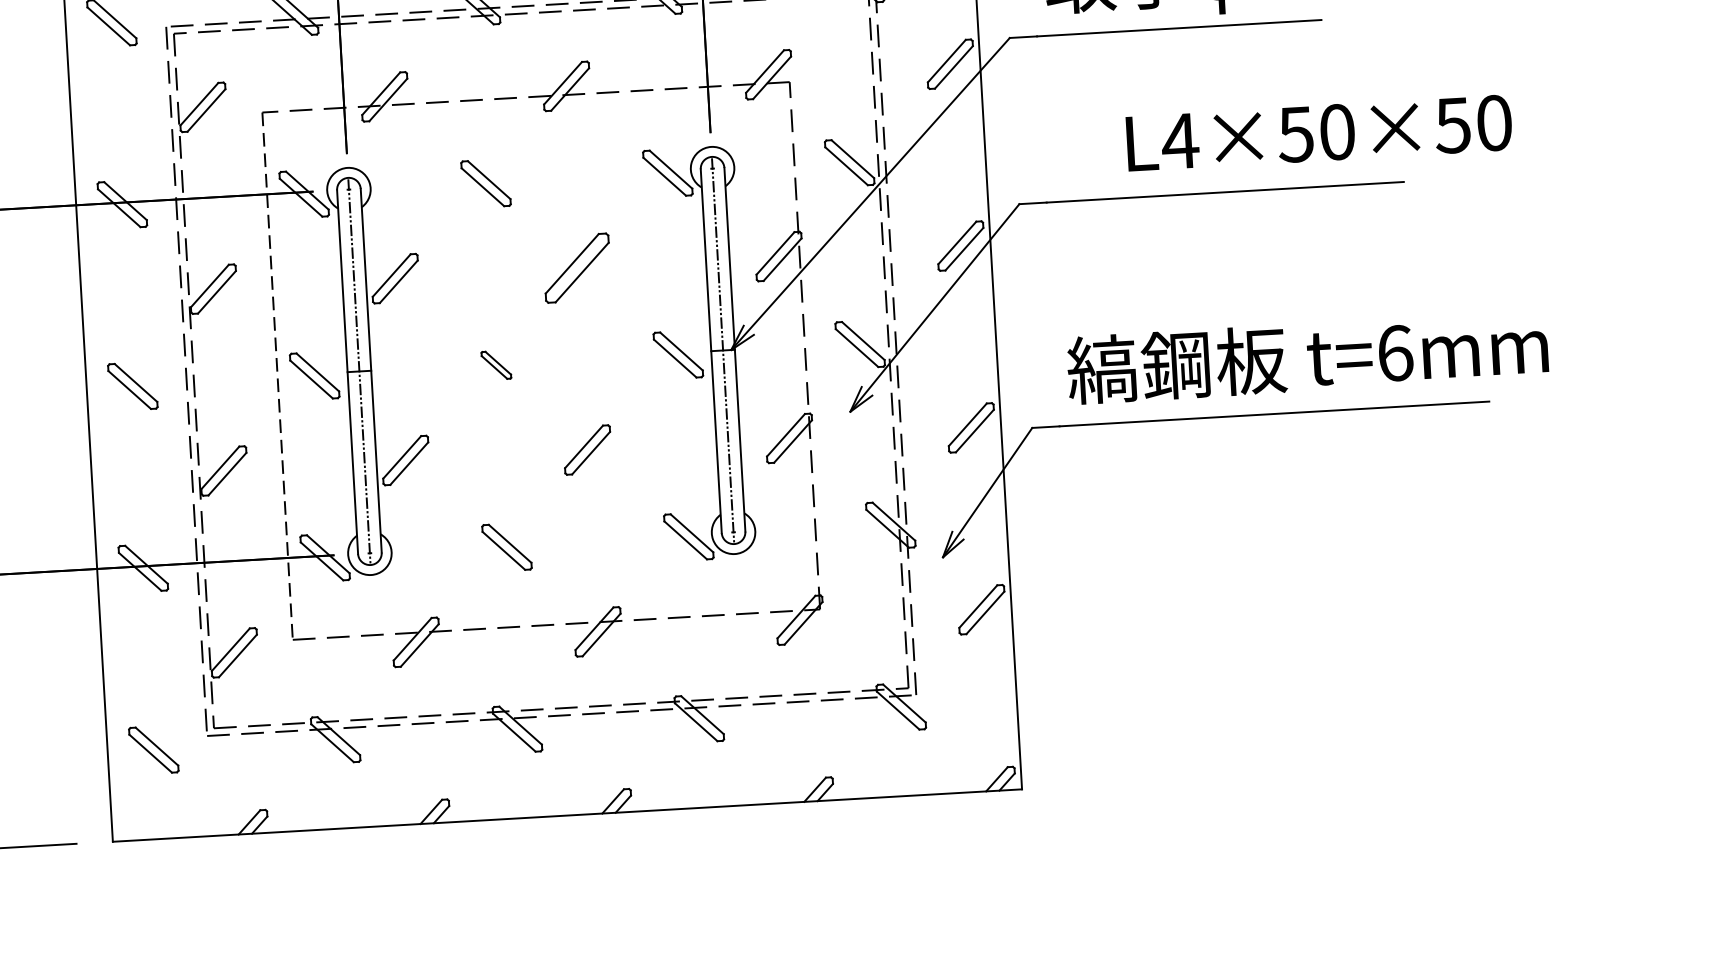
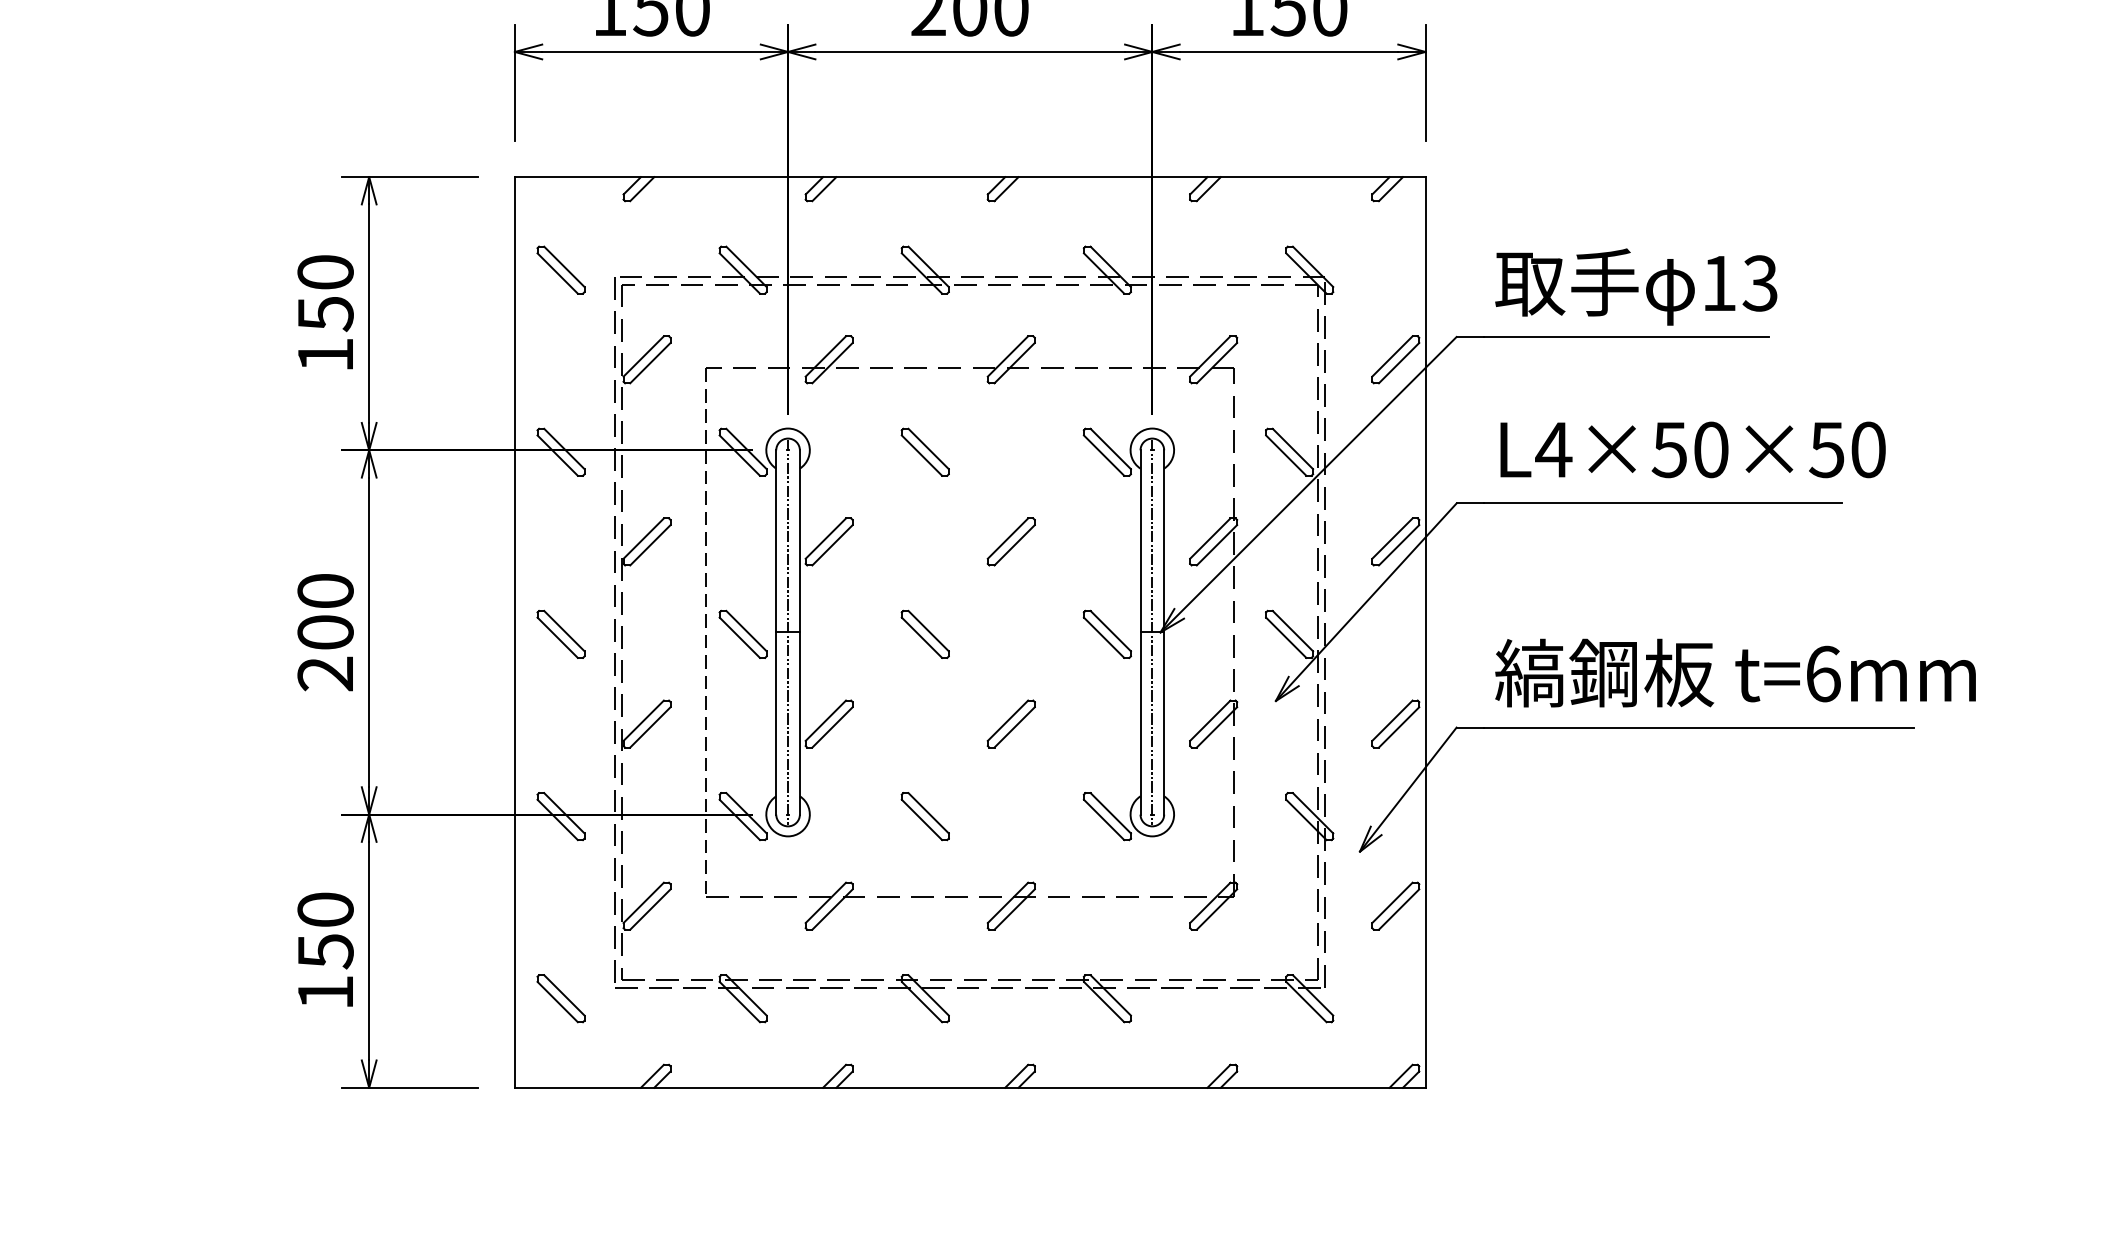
text: (1318, 132) -> (1692, 449), moved
part: (576, 267) -> (1010, 541), size x0.71
part: (495, 364) -> (924, 633), size x1.67

